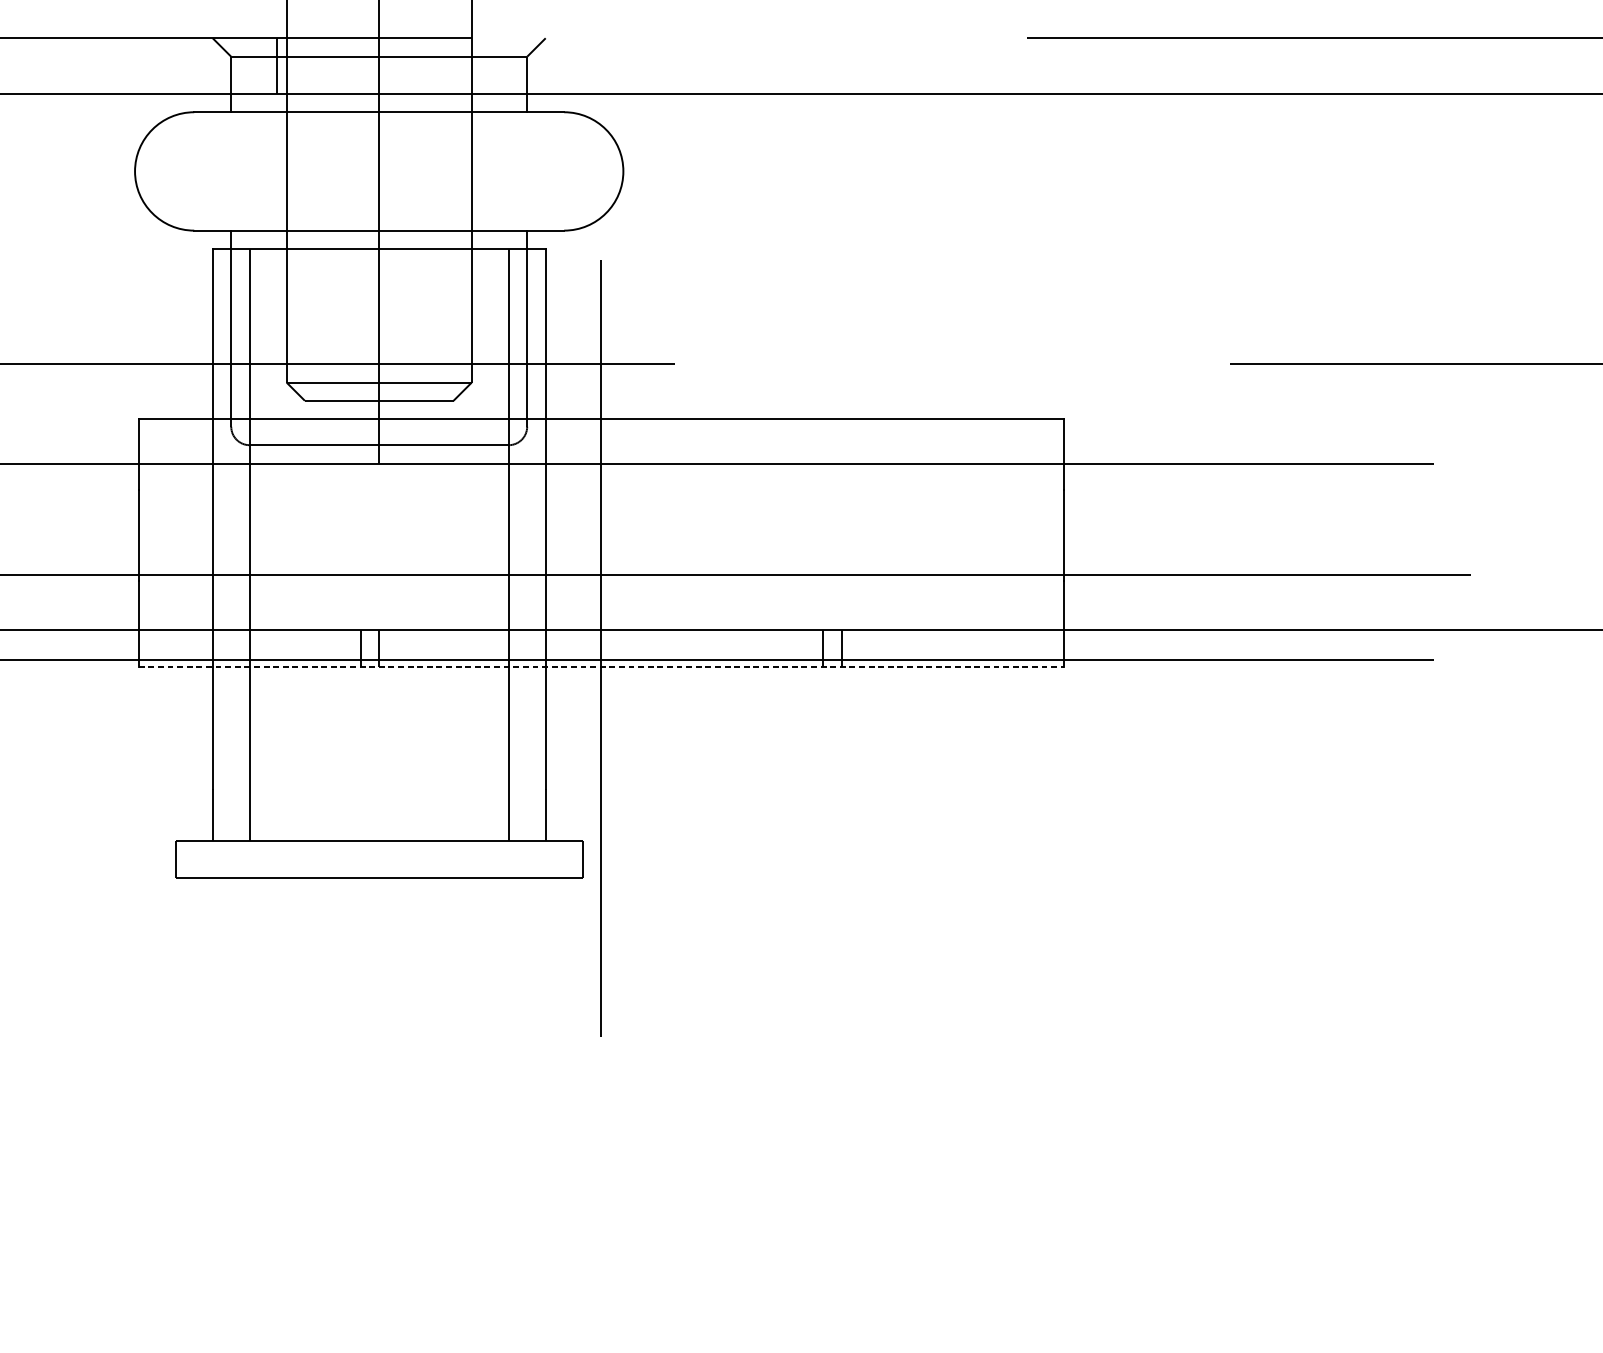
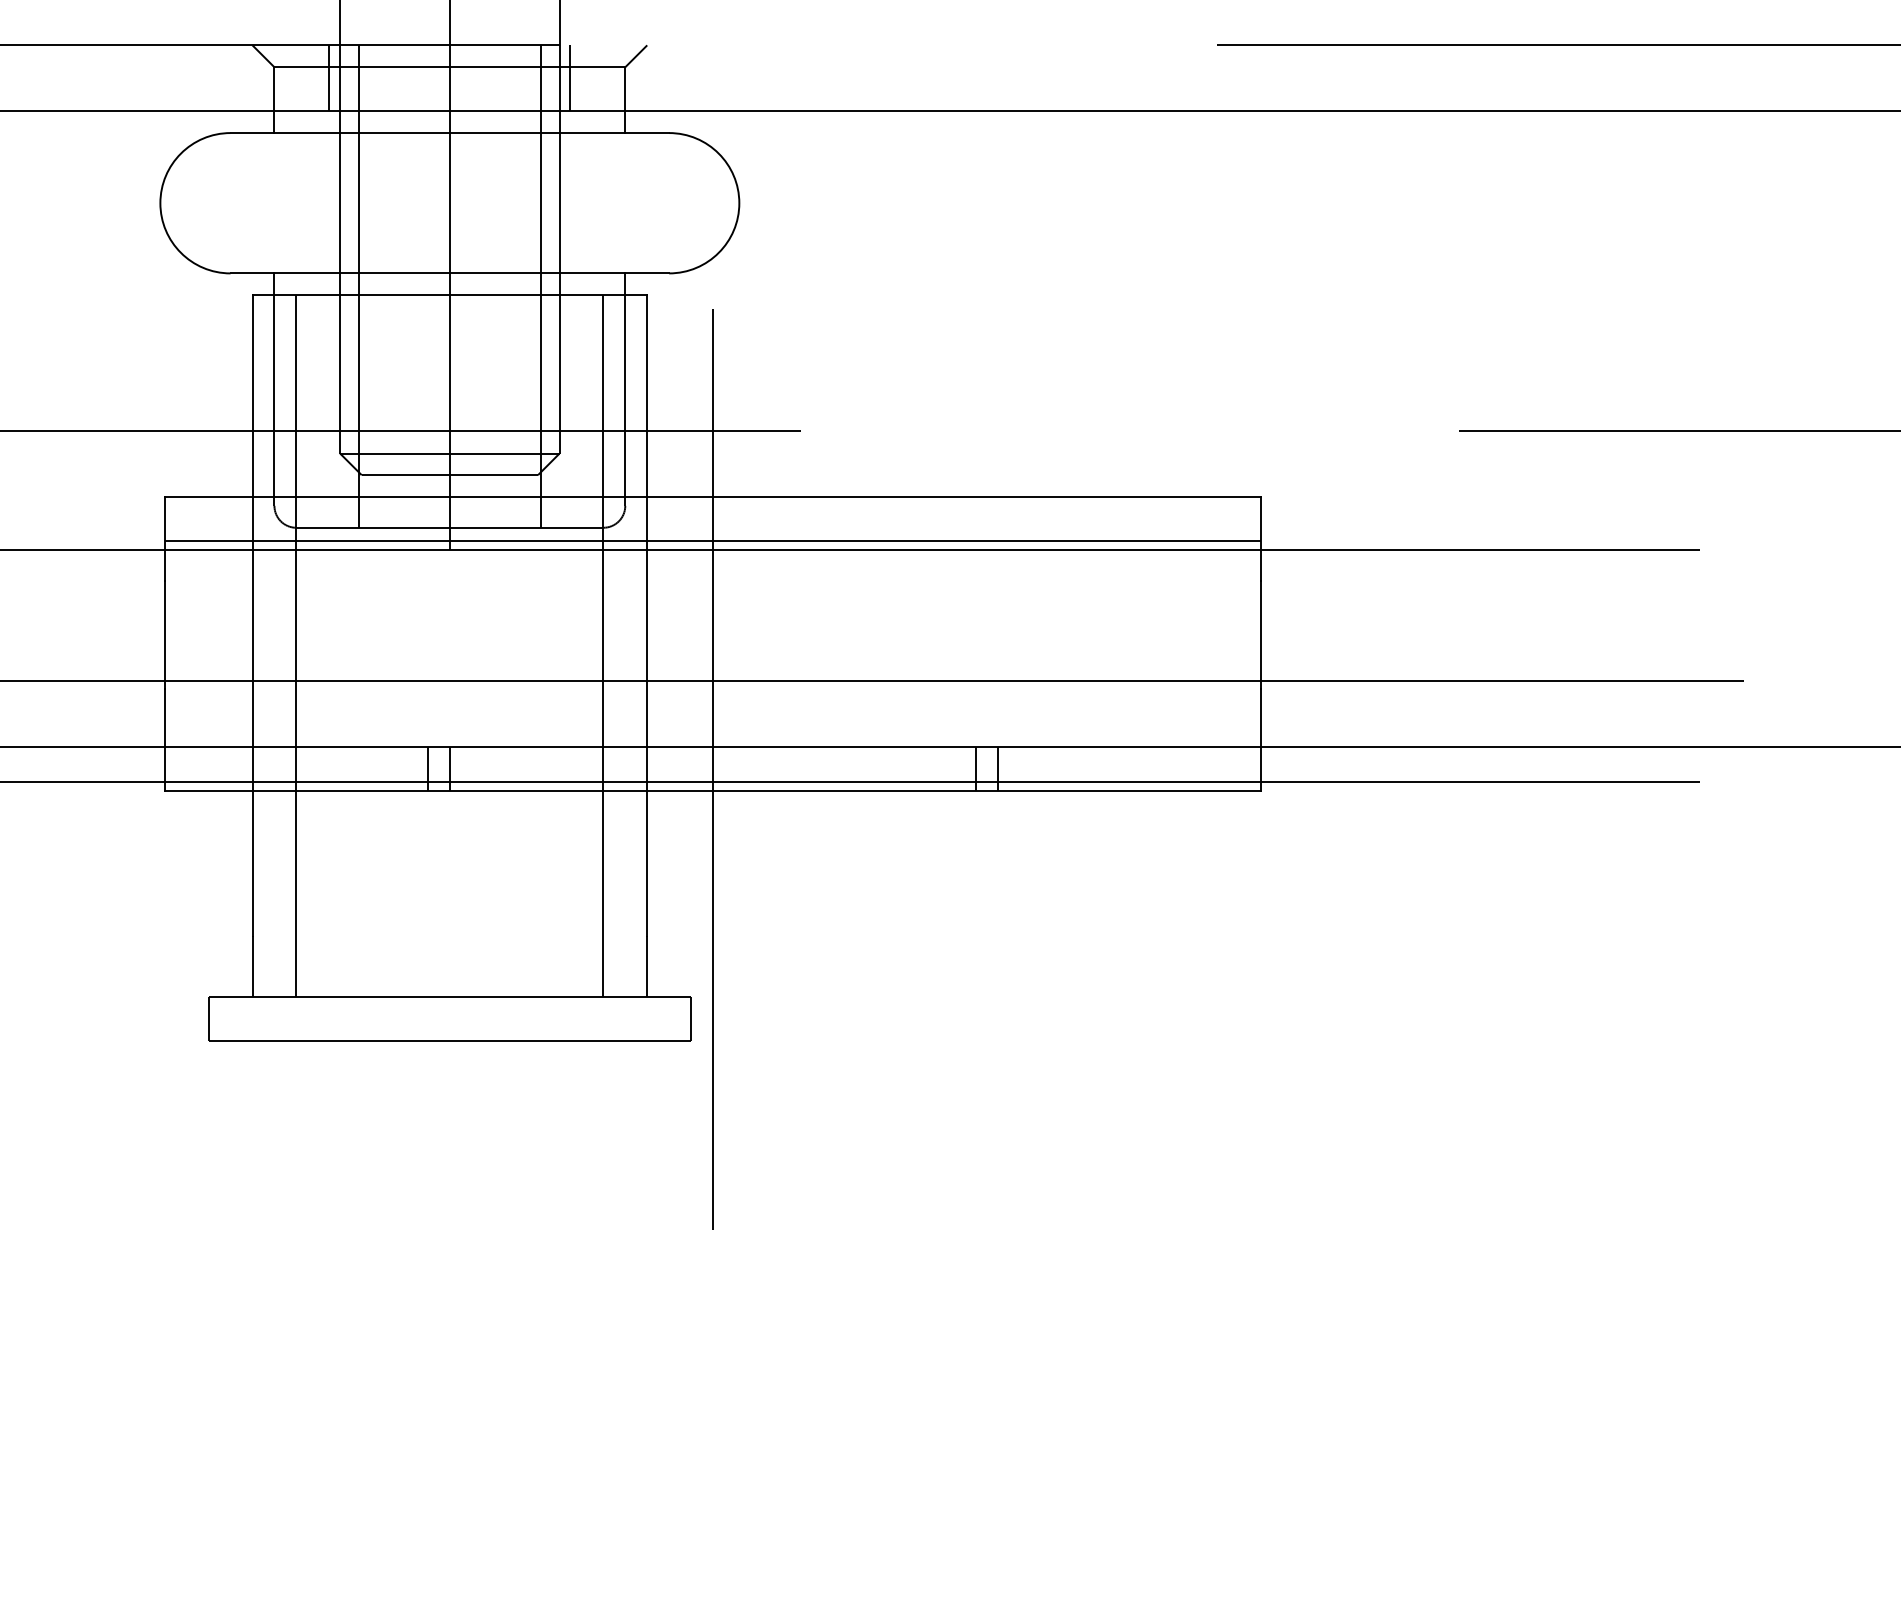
line: (480, 66) -> (570, 78), added
line: (302, 241) -> (359, 286), added
line: (455, 241) -> (540, 286), added
line: (600, 456) -> (712, 541), added
line: (601, 666) -> (713, 790), dashed -> solid

